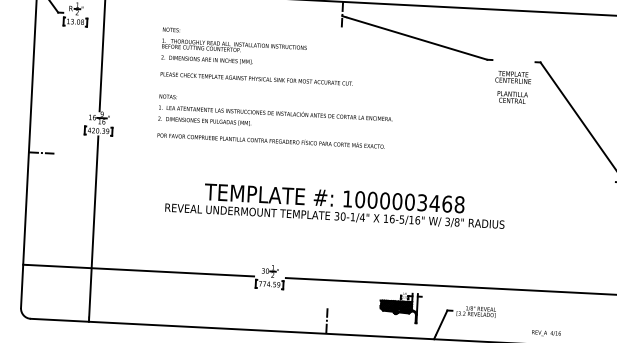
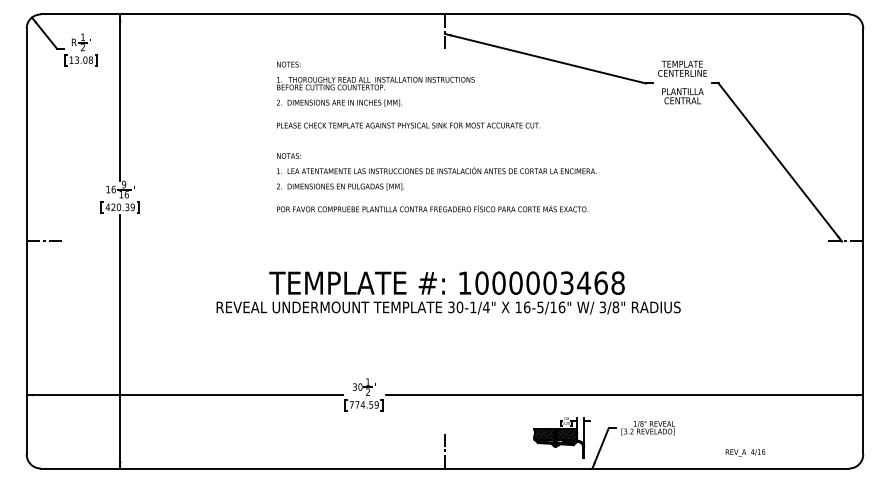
text: (276, 87) -> (436, 136), moved
text: (512, 87) -> (682, 82), moved
part: (400, 307) -> (561, 437), moved

